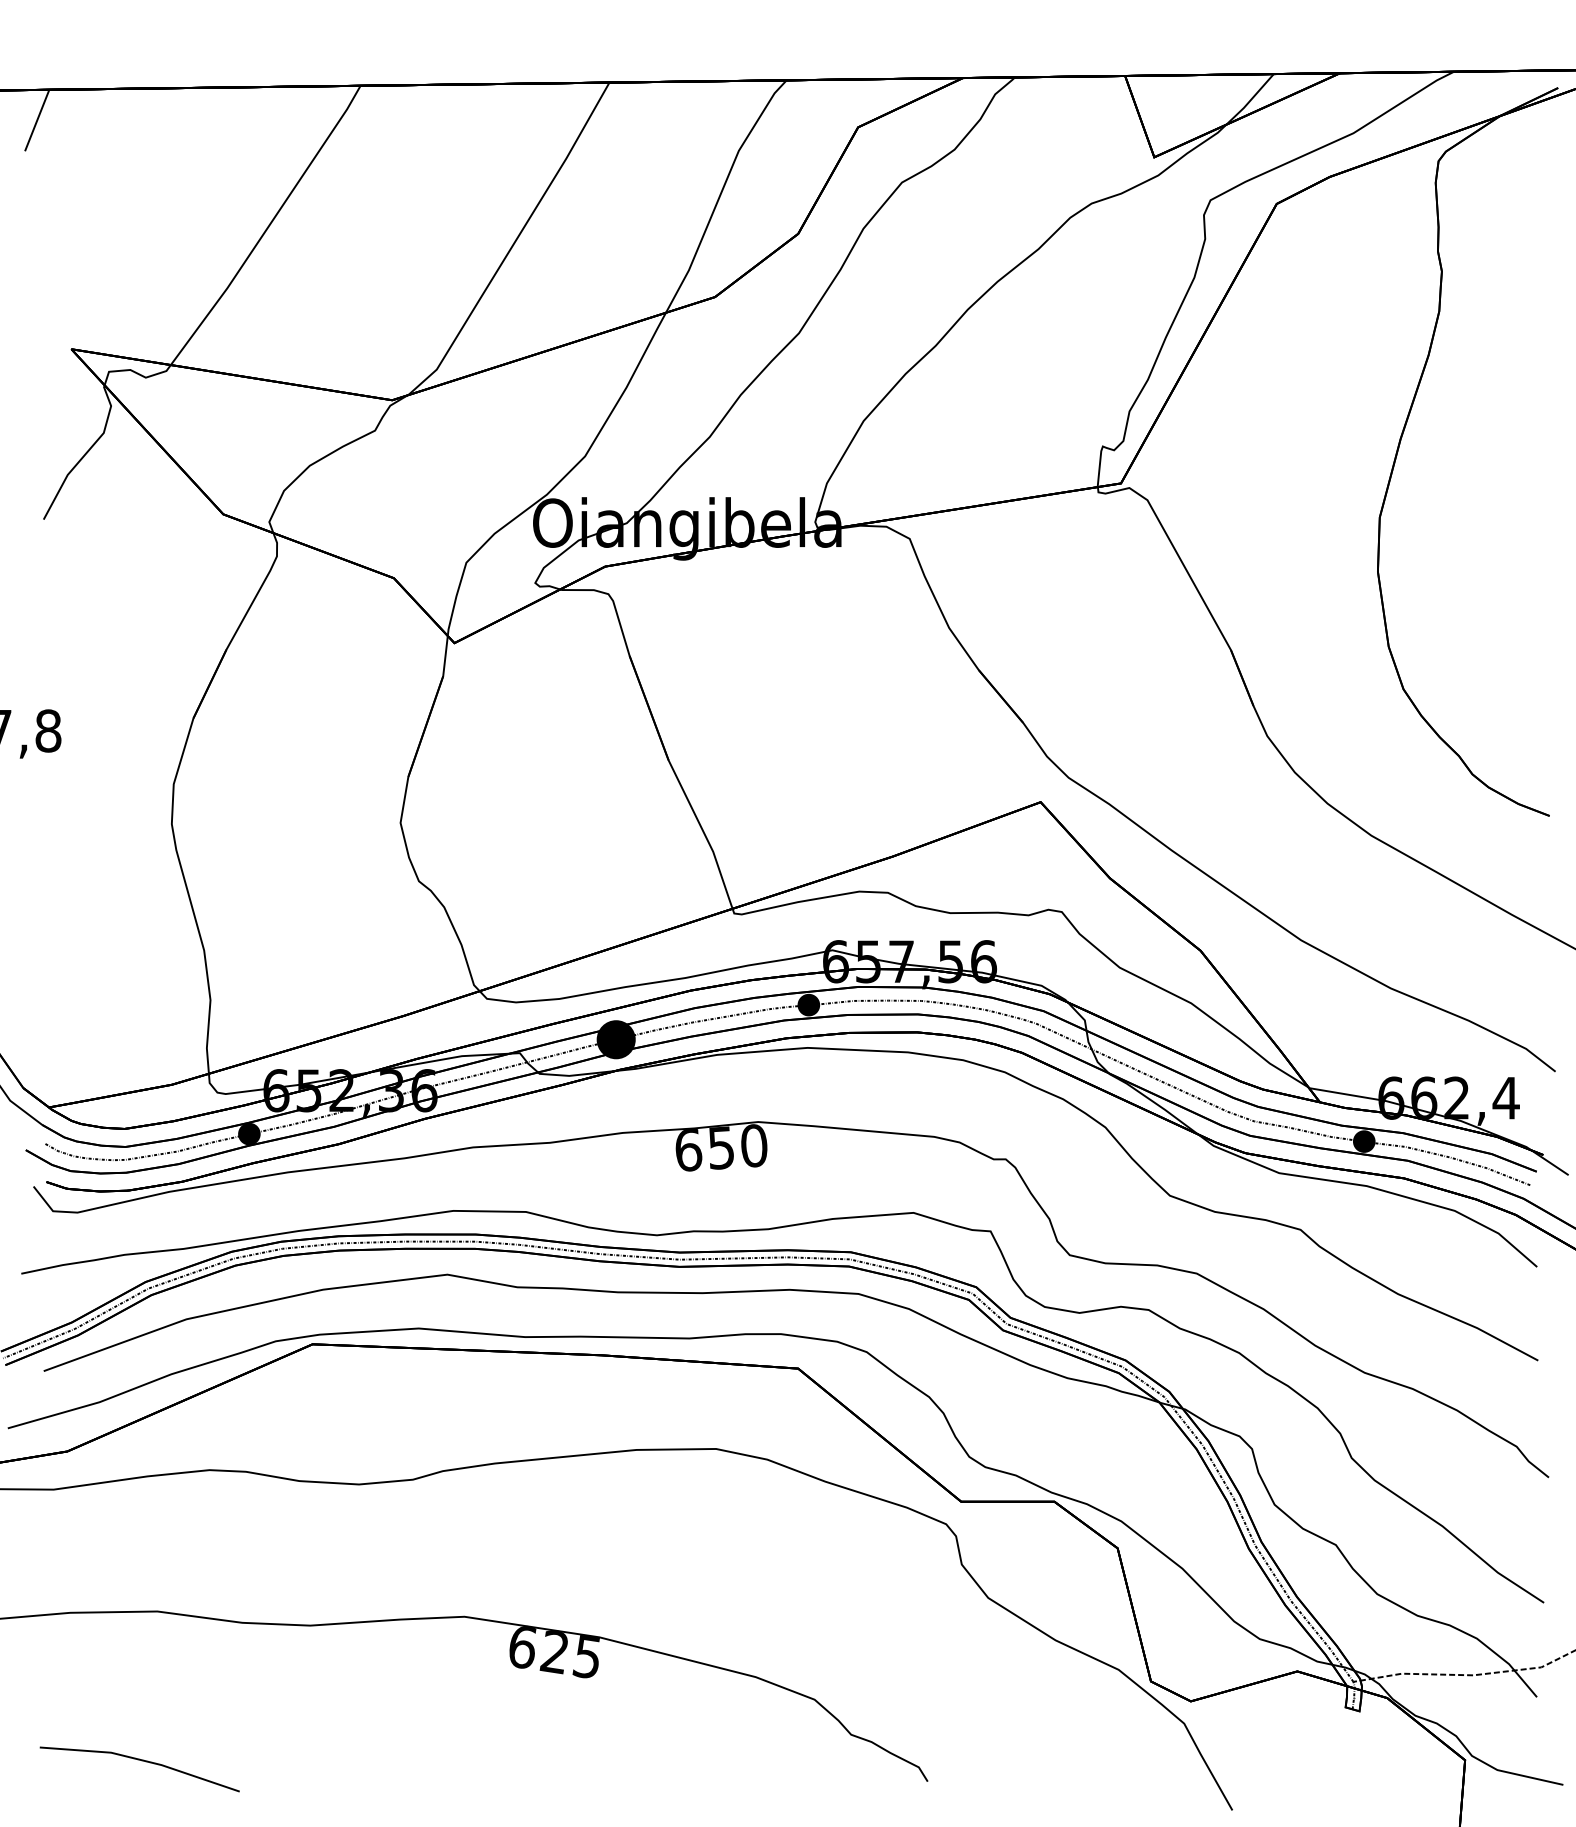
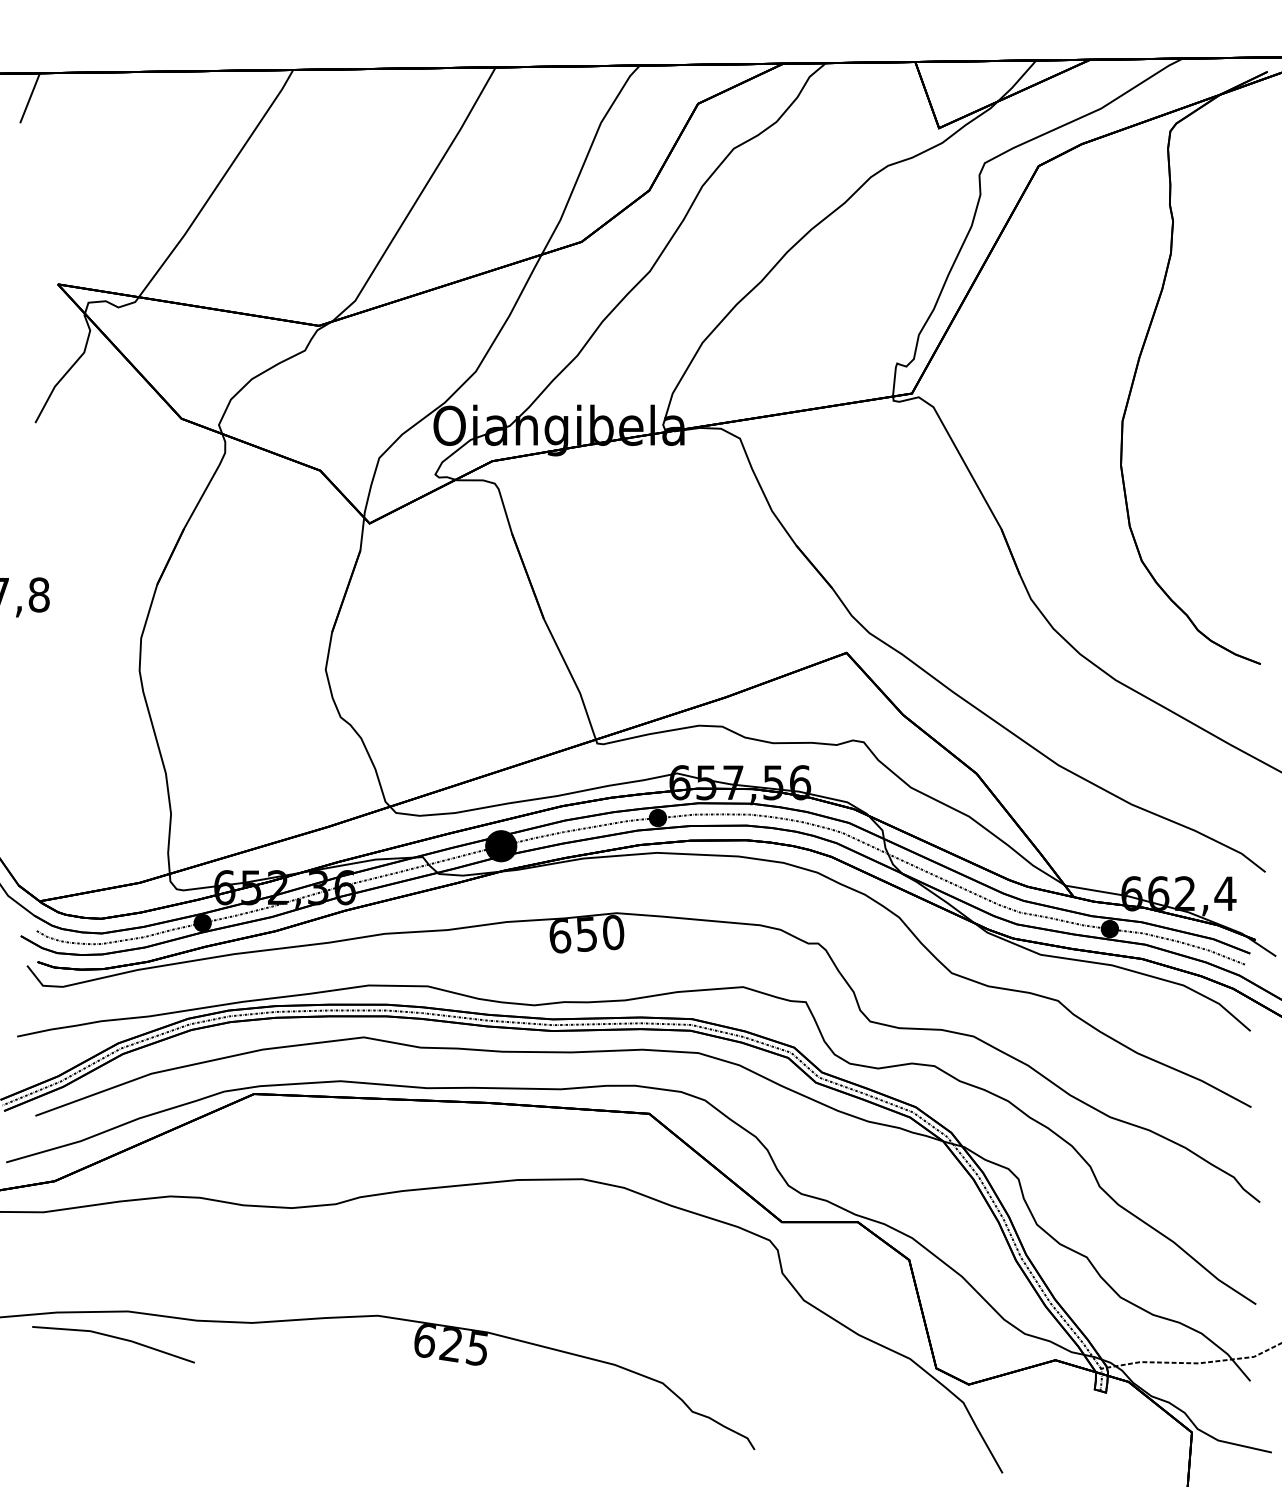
part: (141, 1761) -> (114, 1338), moved

